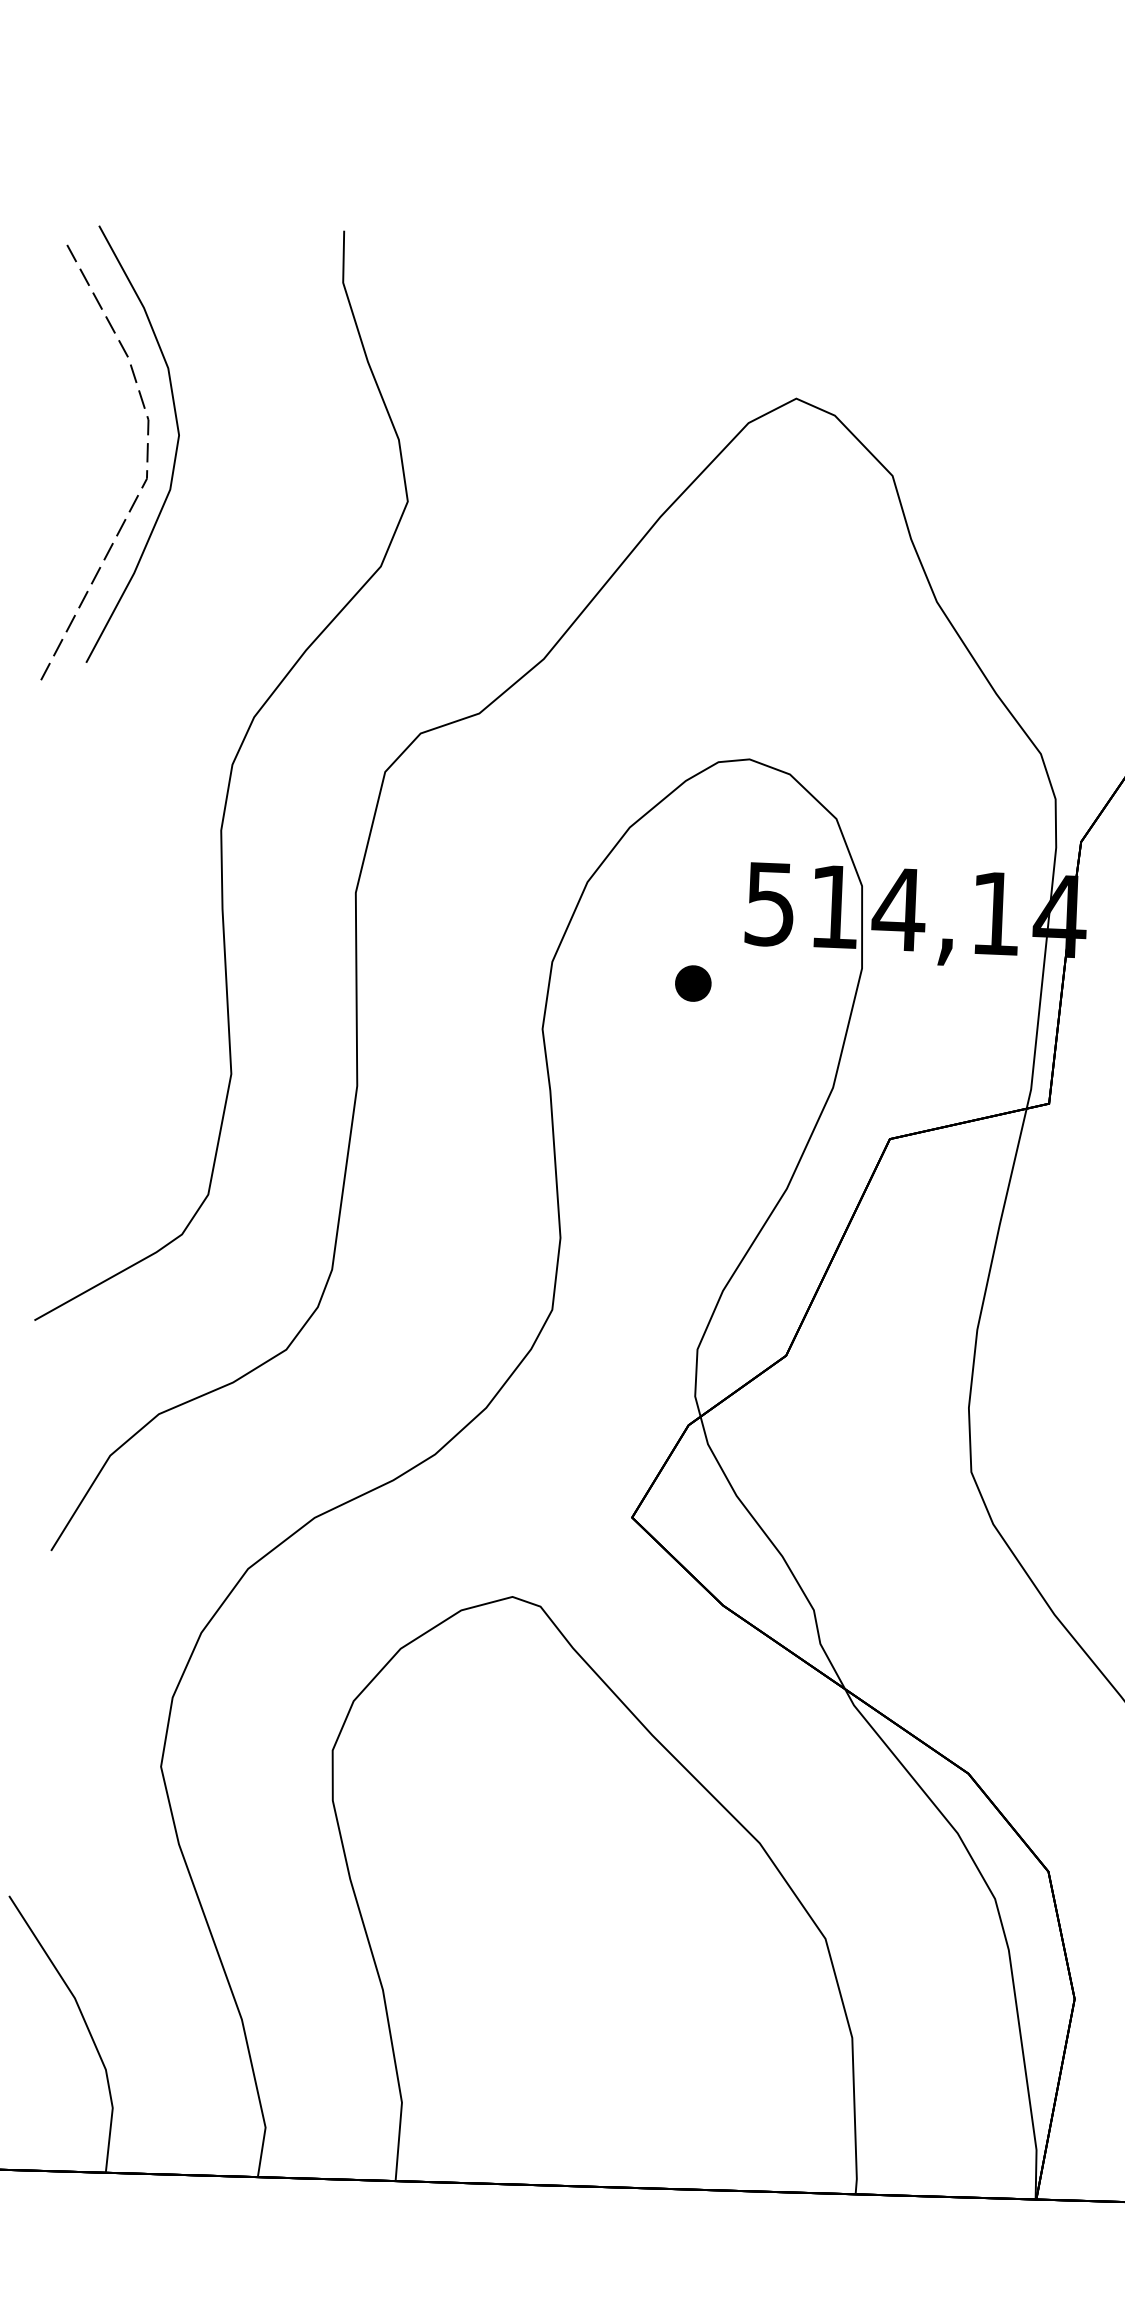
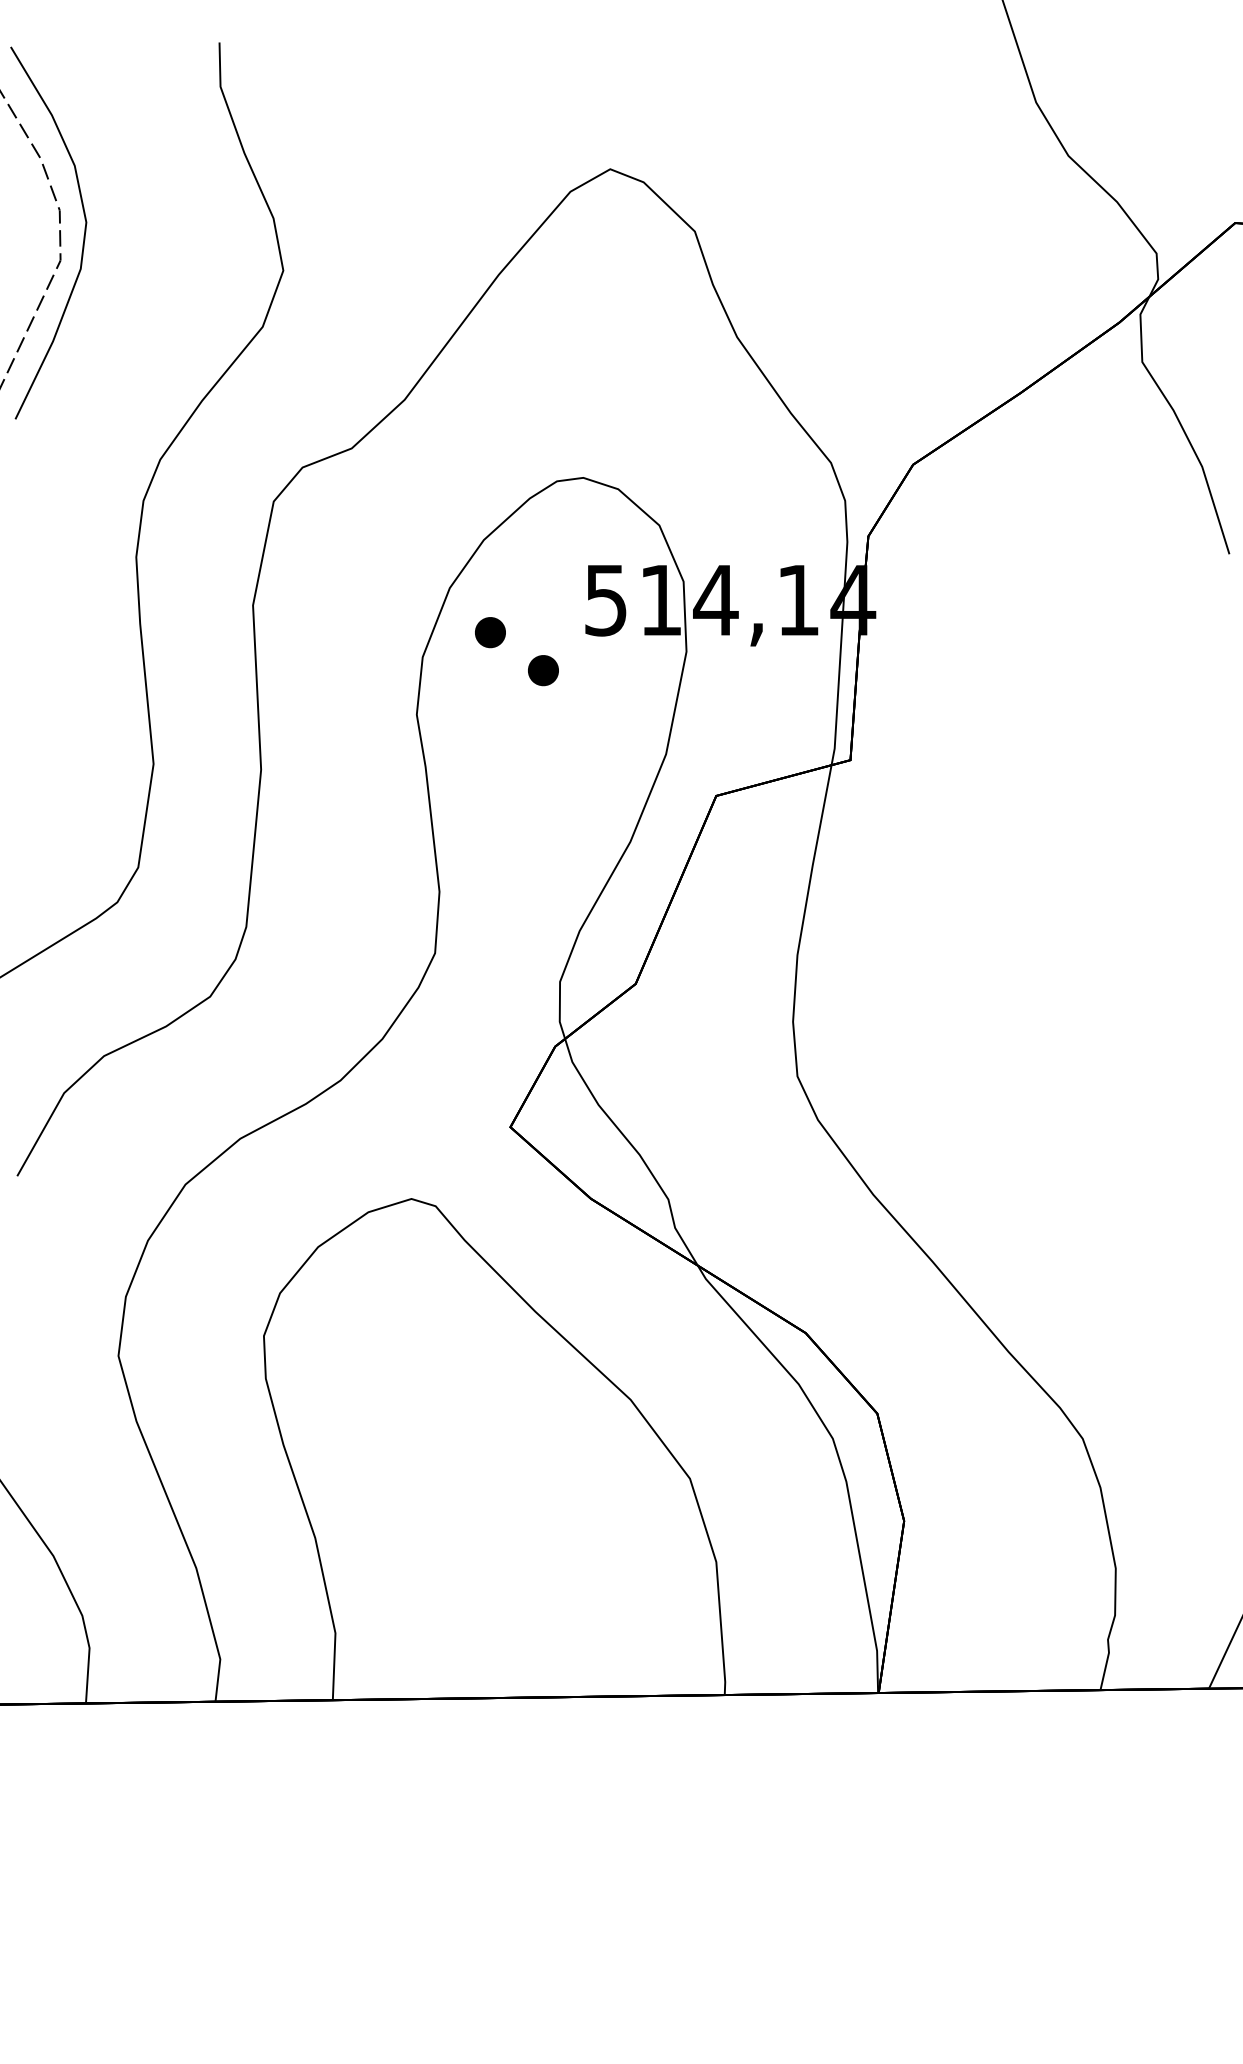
part: (633, 936) -> (490, 632), added

